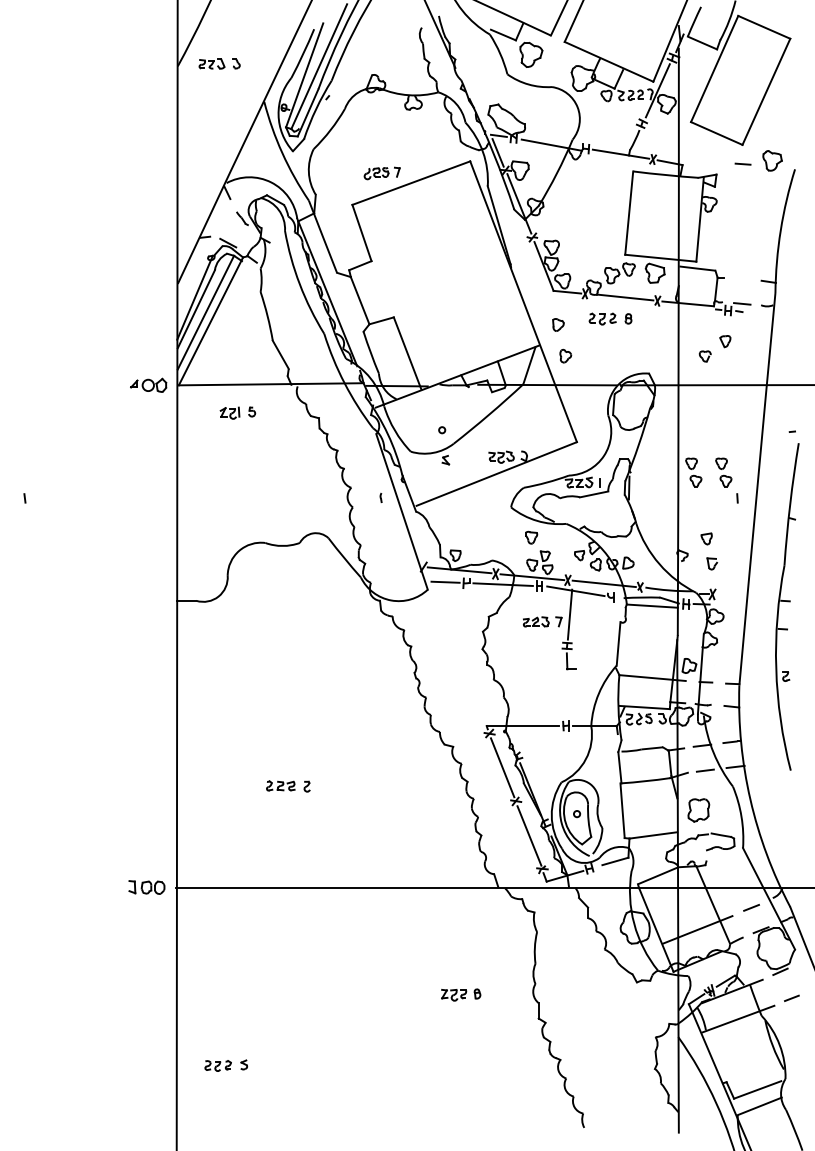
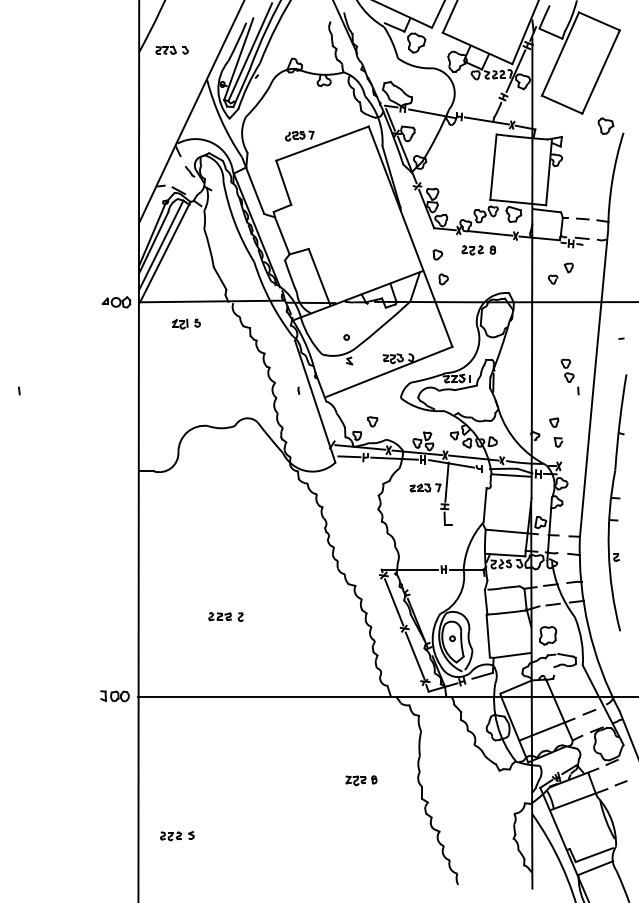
line: (742, 163) -> (582, 218), moved
part: (693, 472) -> (543, 370), removed
part: (531, 537) -> (372, 421), moved
part: (787, 606) -> (617, 502), moved

